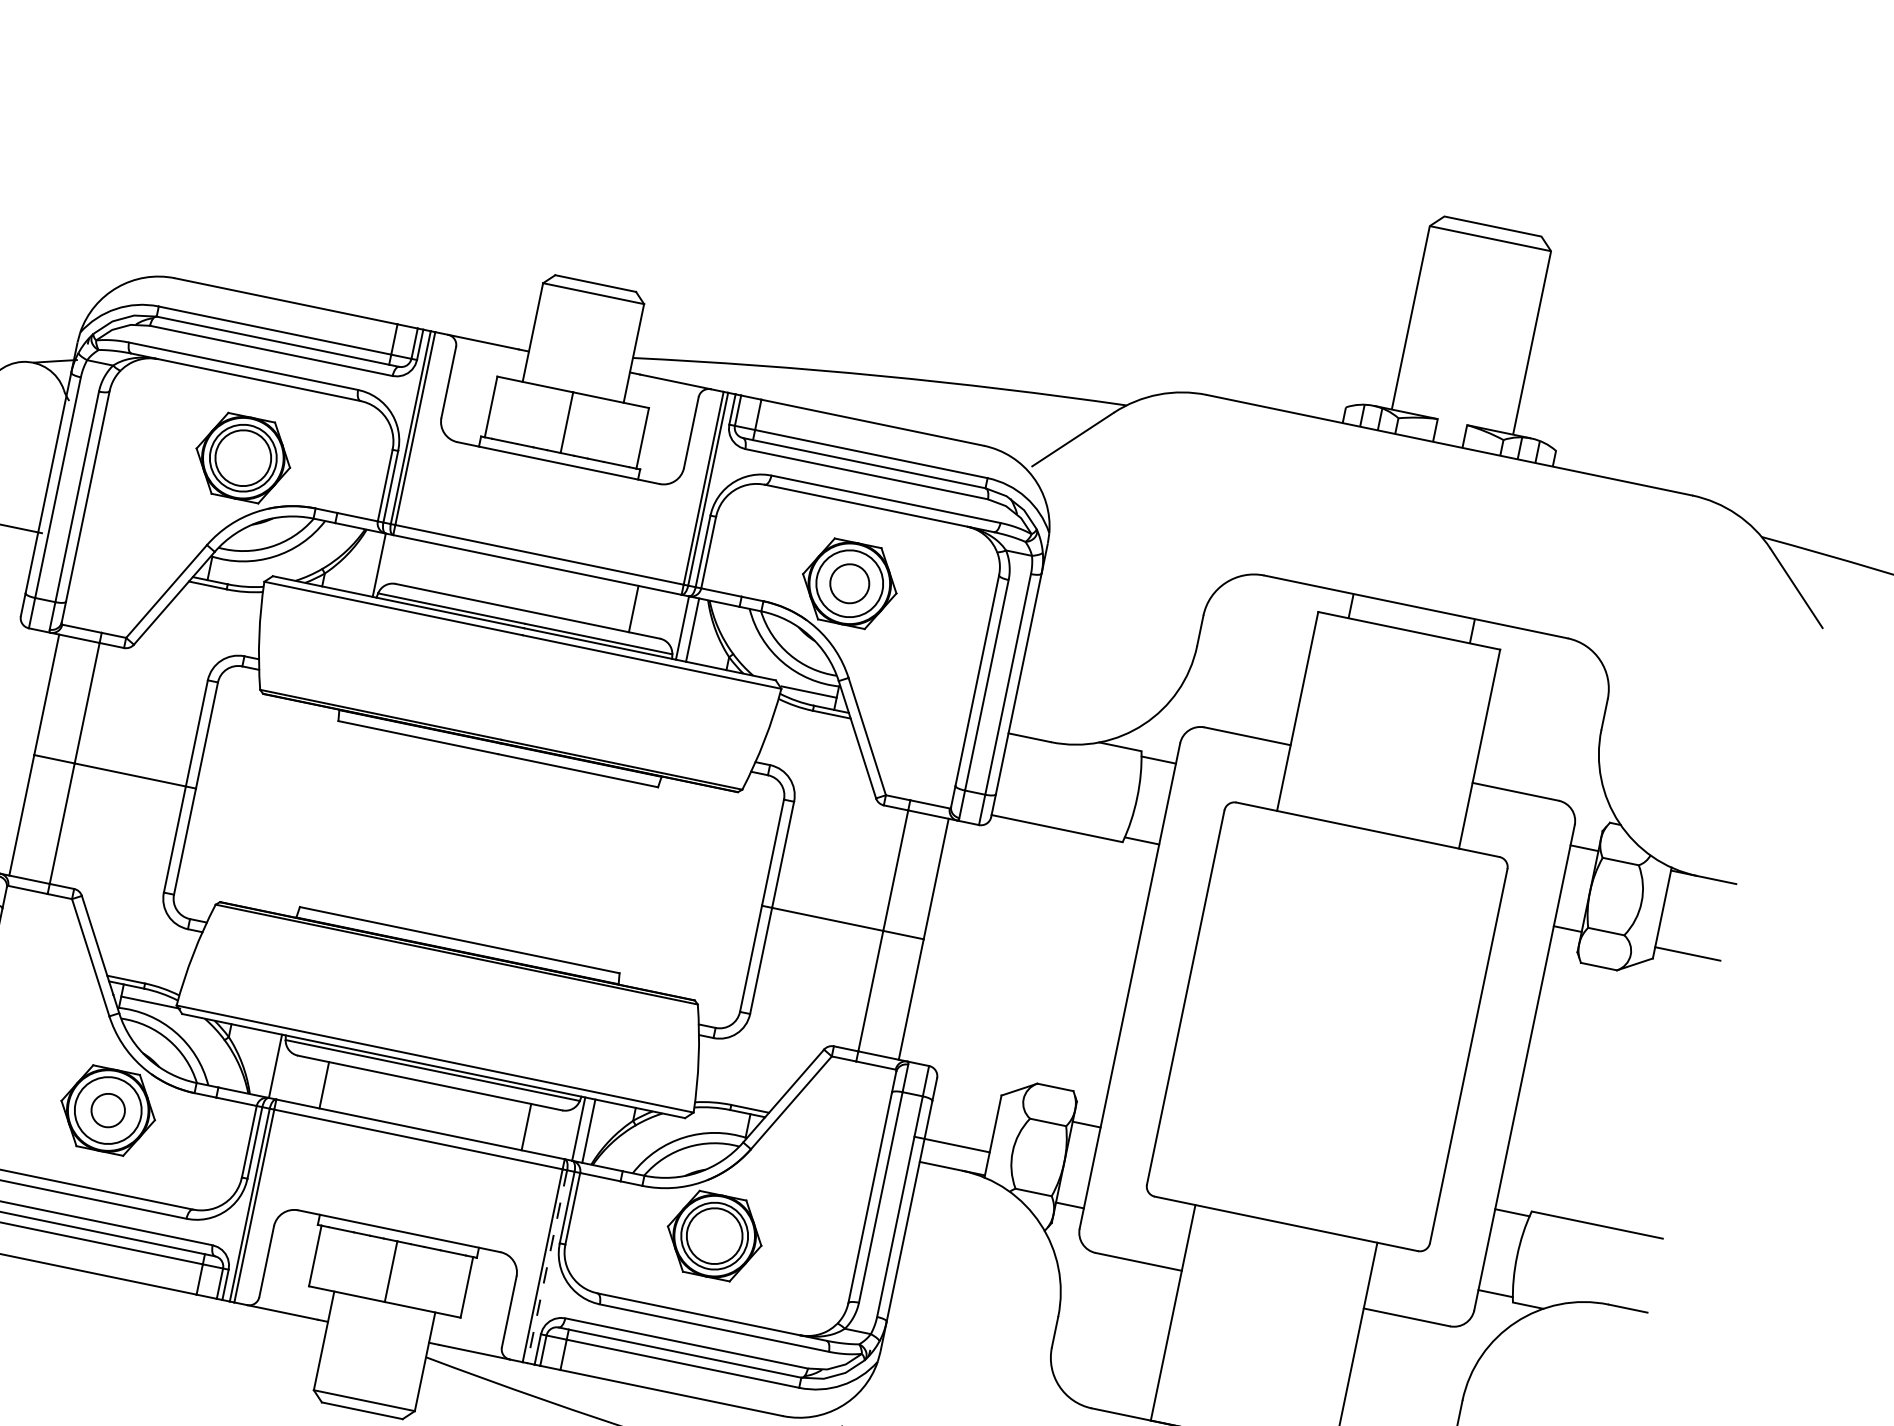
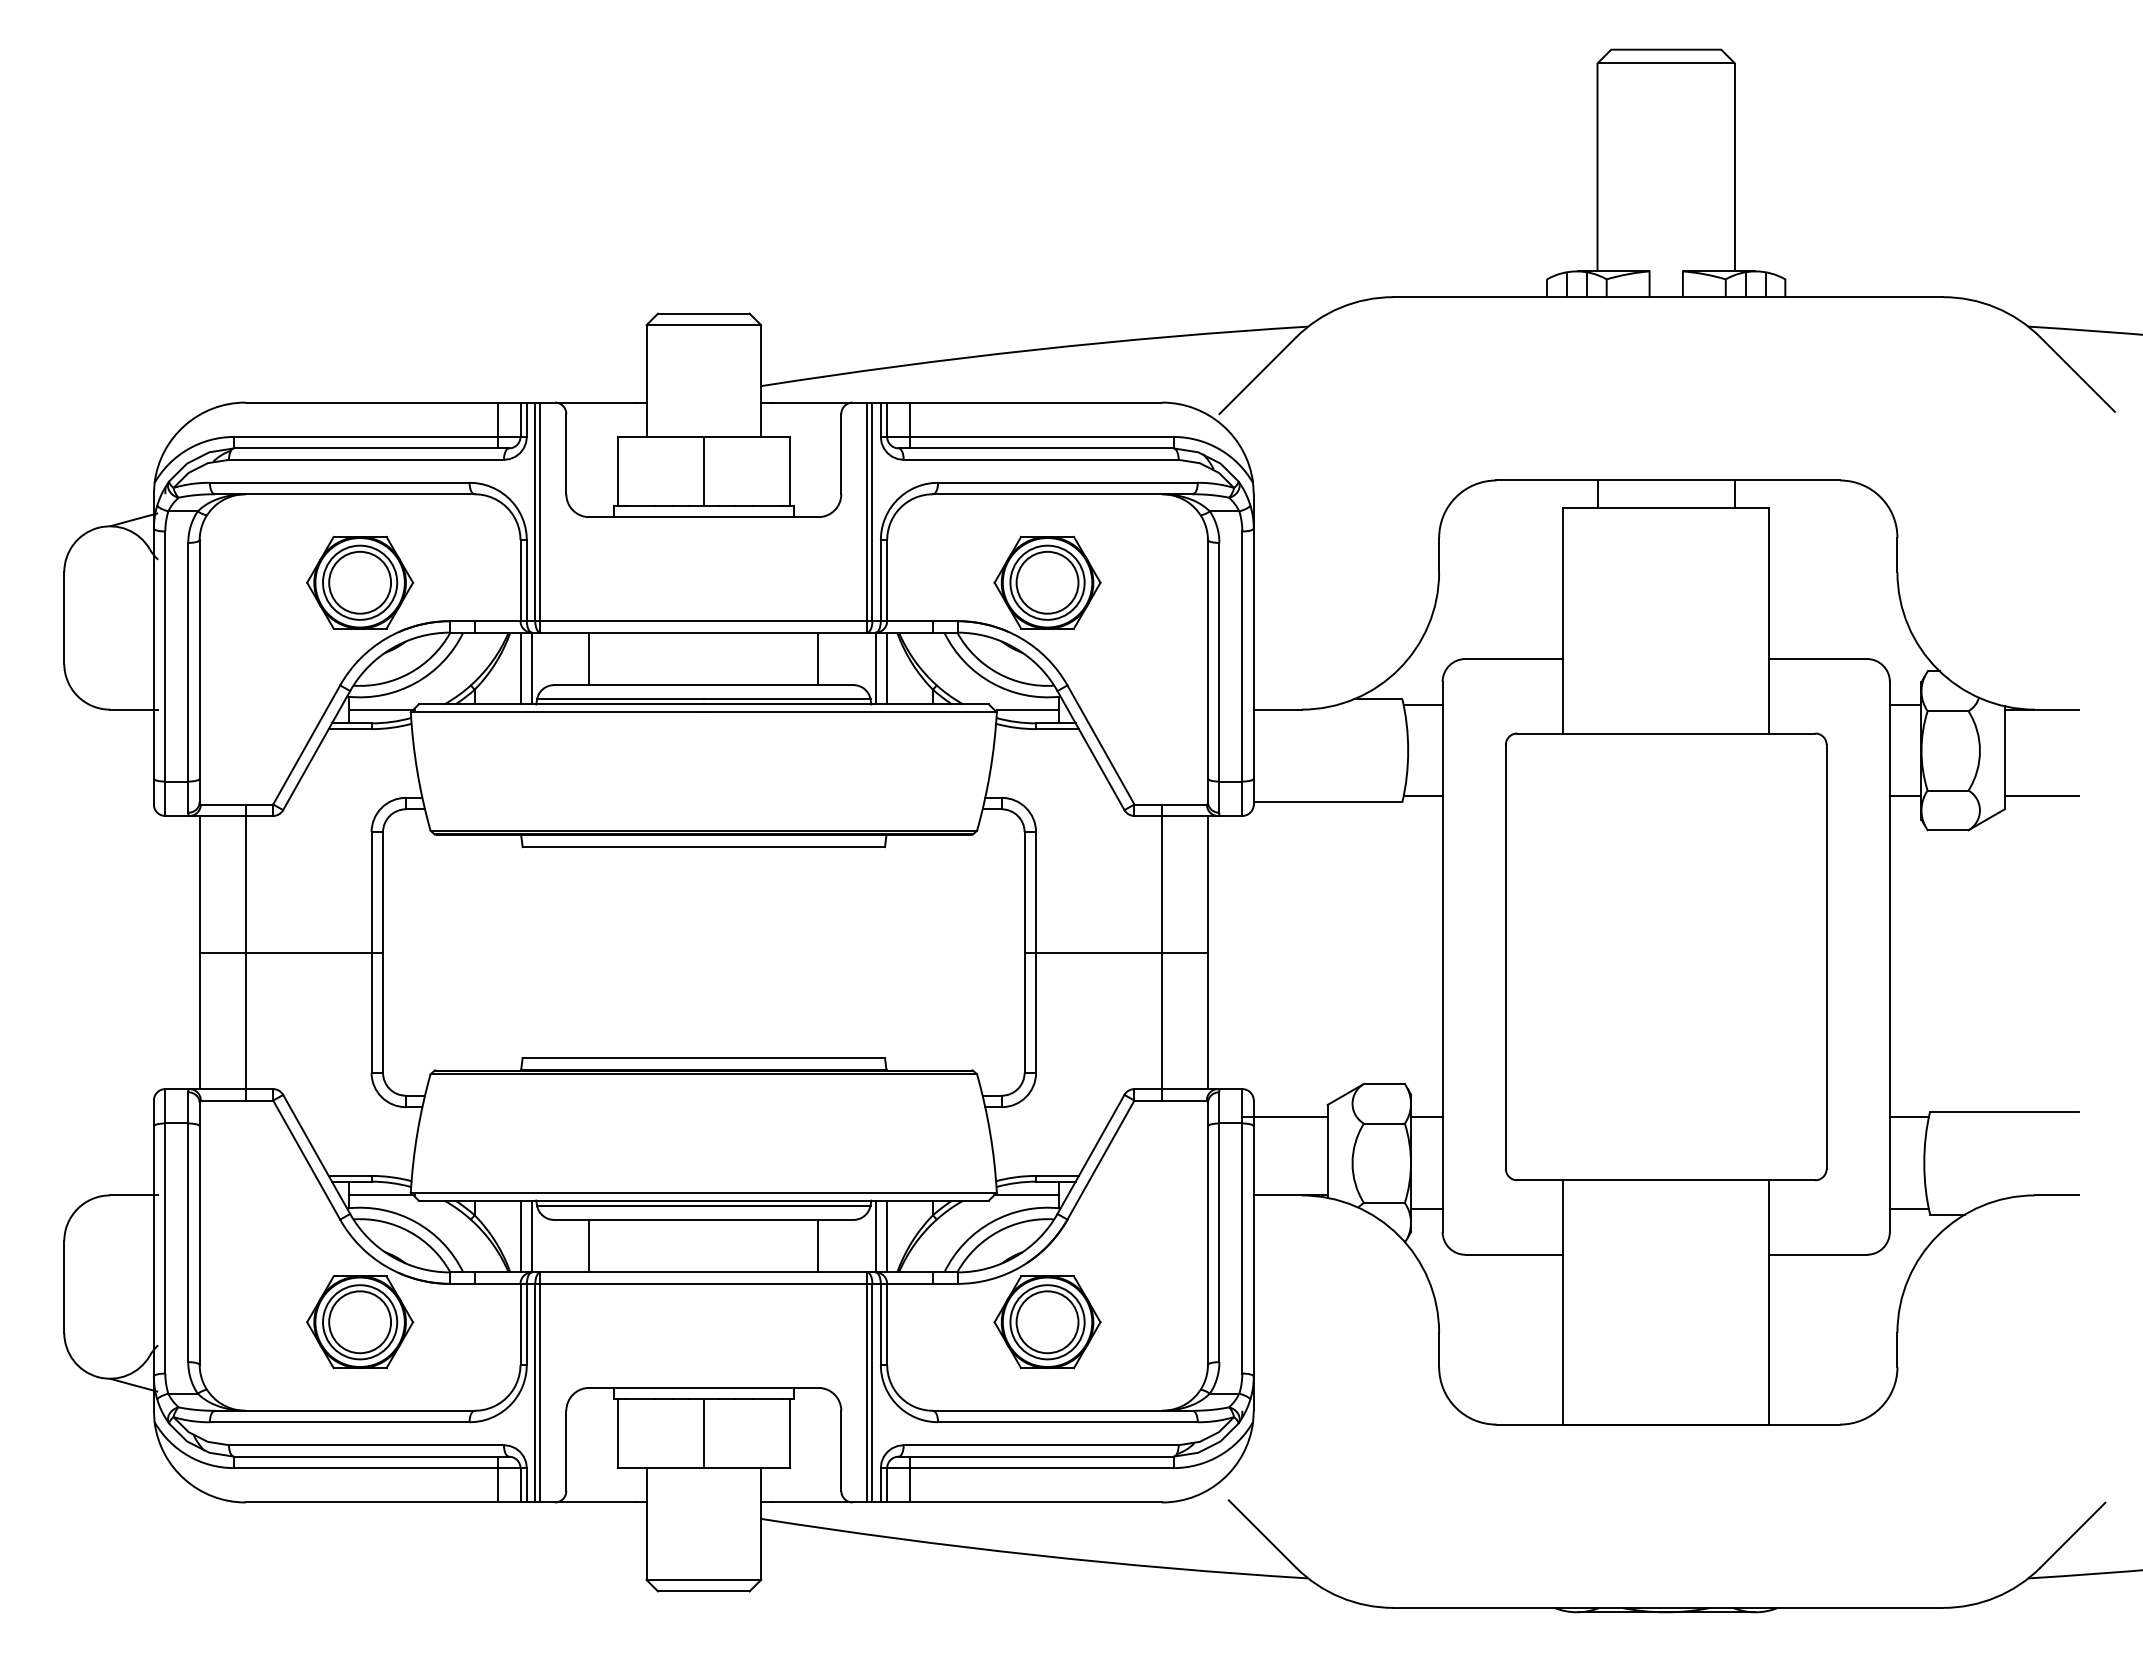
line: (369, 563) -> (520, 668), added
line: (431, 566) -> (589, 658), added
line: (239, 573) -> (381, 709), added
circle: (849, 583) -> (1047, 582), size x1.43
line: (265, 1064) -> (520, 1236), added
circle: (108, 1110) -> (360, 1322), size x1.67
line: (719, 1120) -> (1026, 1195), added
line: (951, 1144) -> (1284, 1117), moved
line: (547, 1267) -> (872, 1393), dashed -> solid

